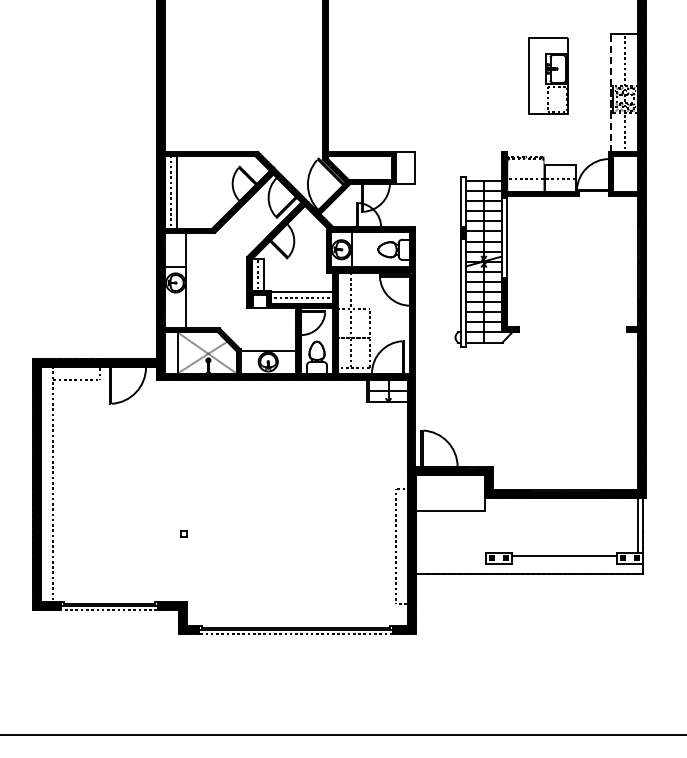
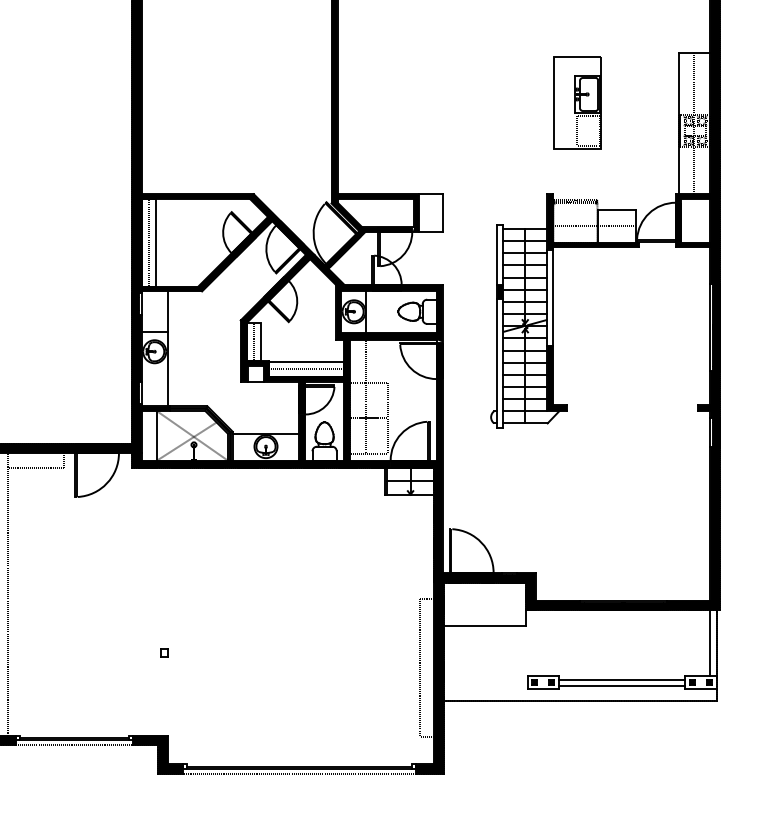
part: (548, 75) -> (577, 102), moved
line: (611, 93) -> (678, 123), dashed -> solid
line: (564, 560) -> (622, 685), added

